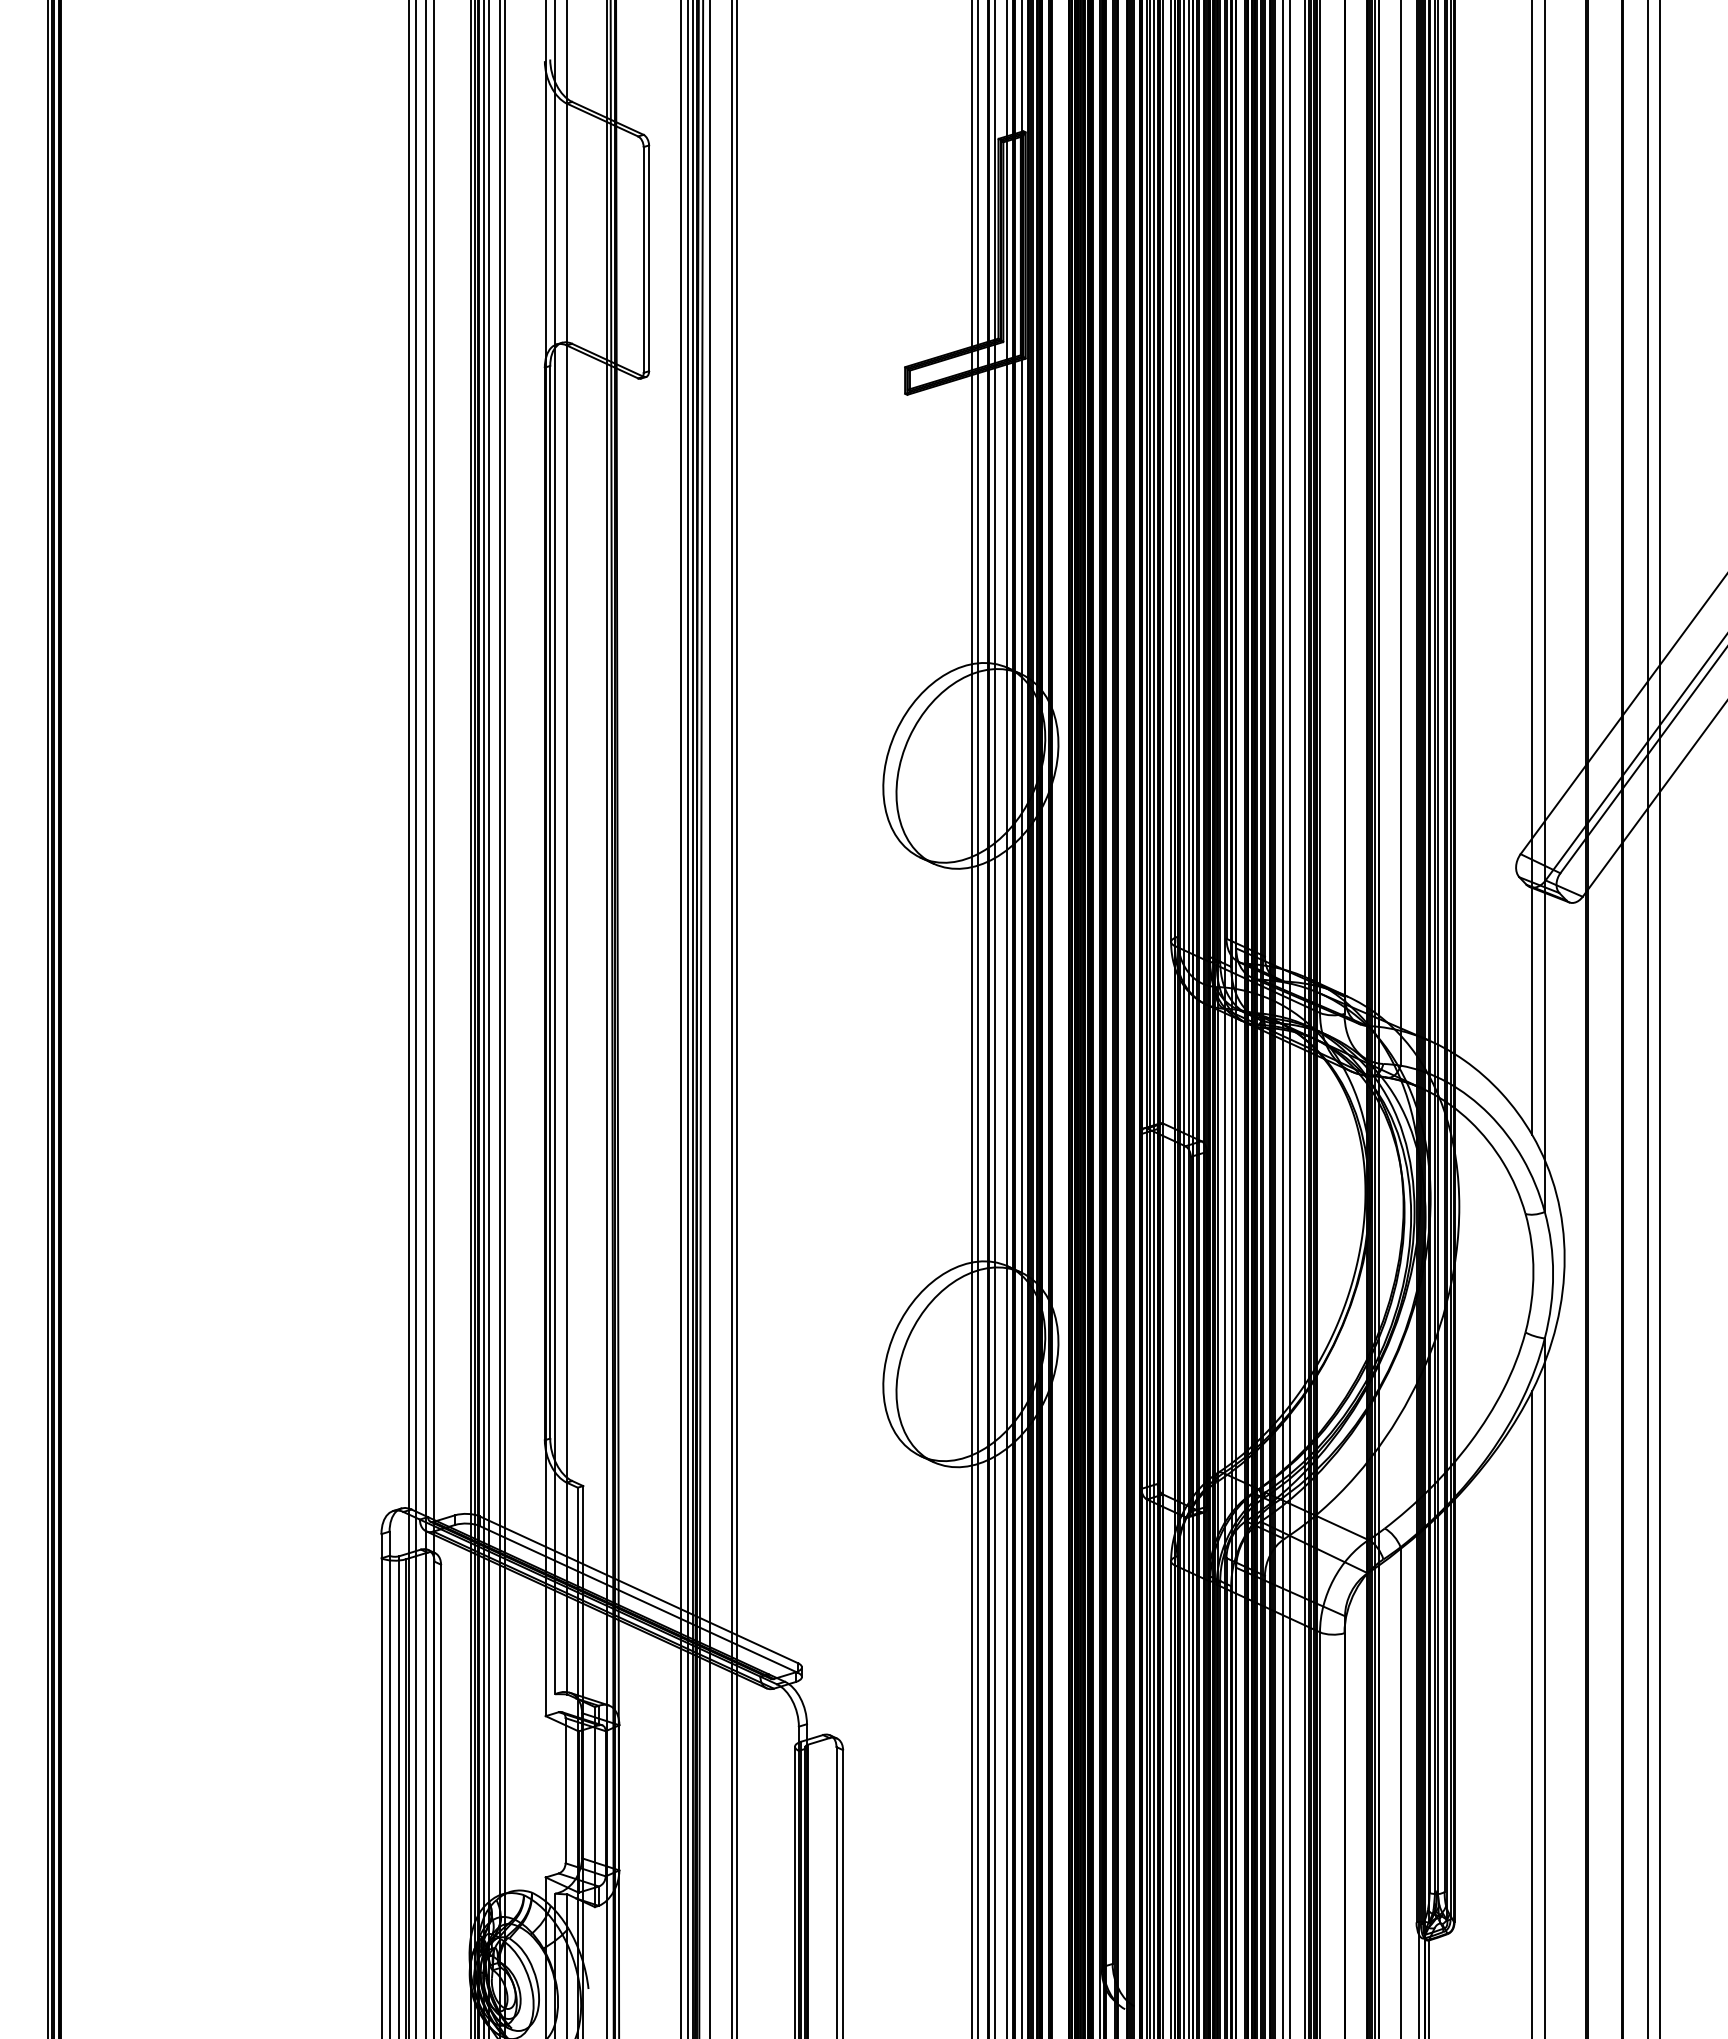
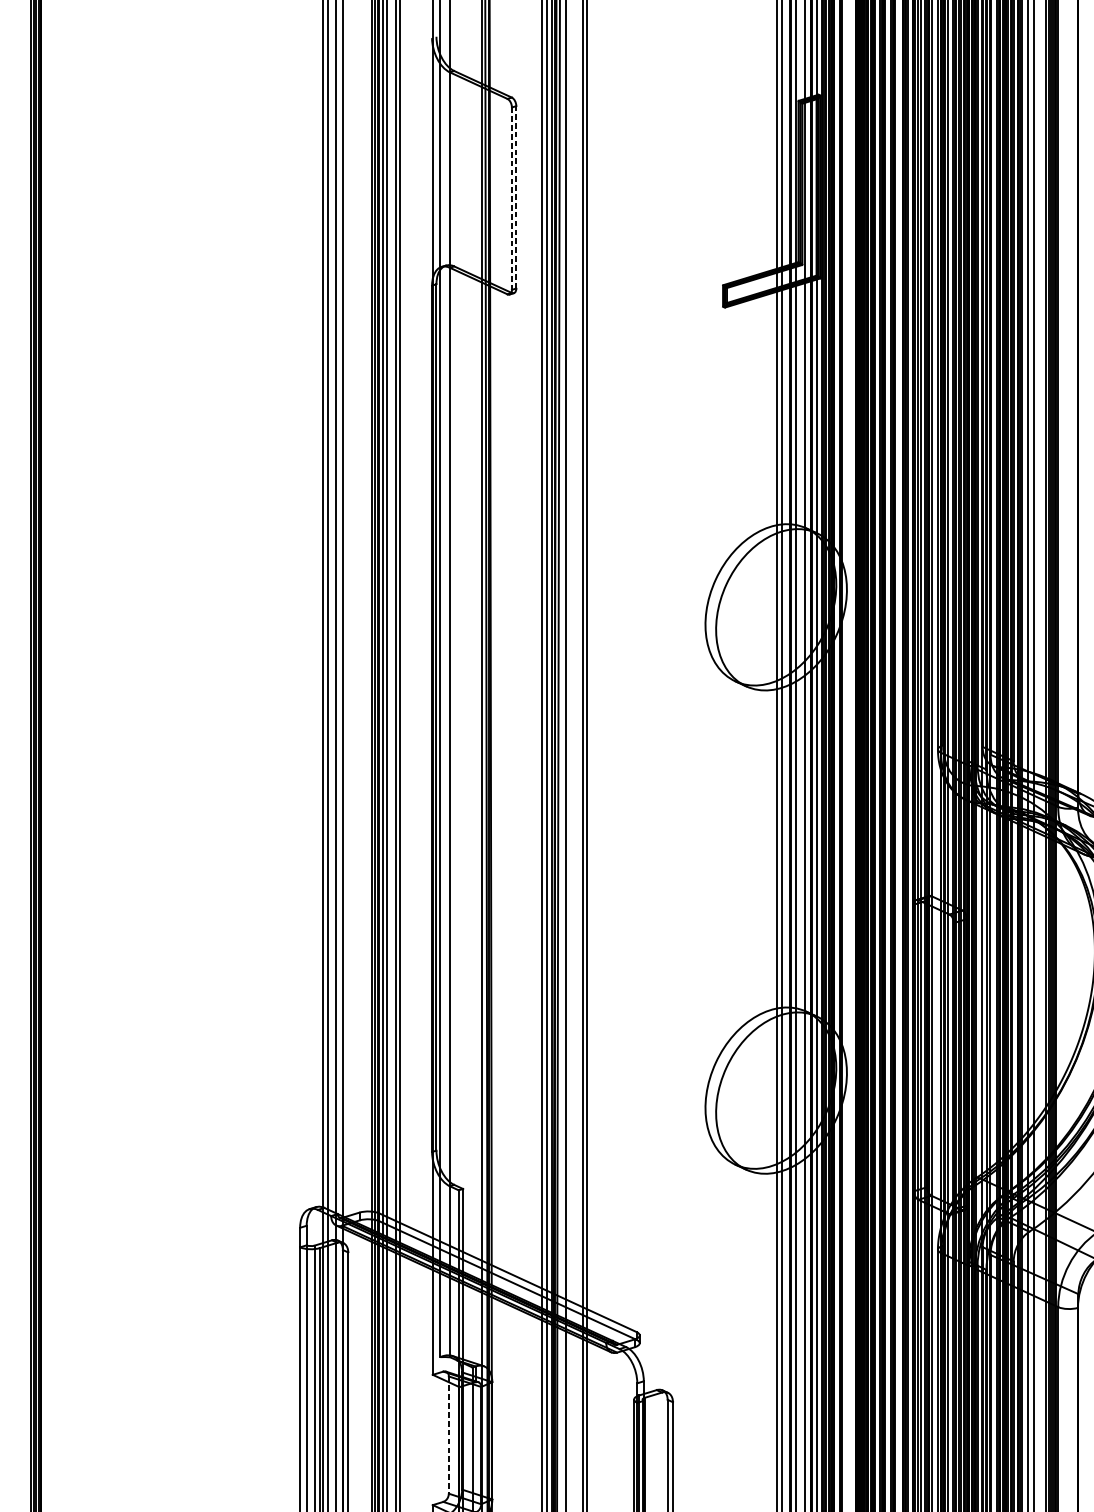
line: (649, 258) -> (516, 197), solid -> dashed
line: (643, 259) -> (511, 198), solid -> dashed
line: (565, 1790) -> (448, 1434), solid -> dashed

